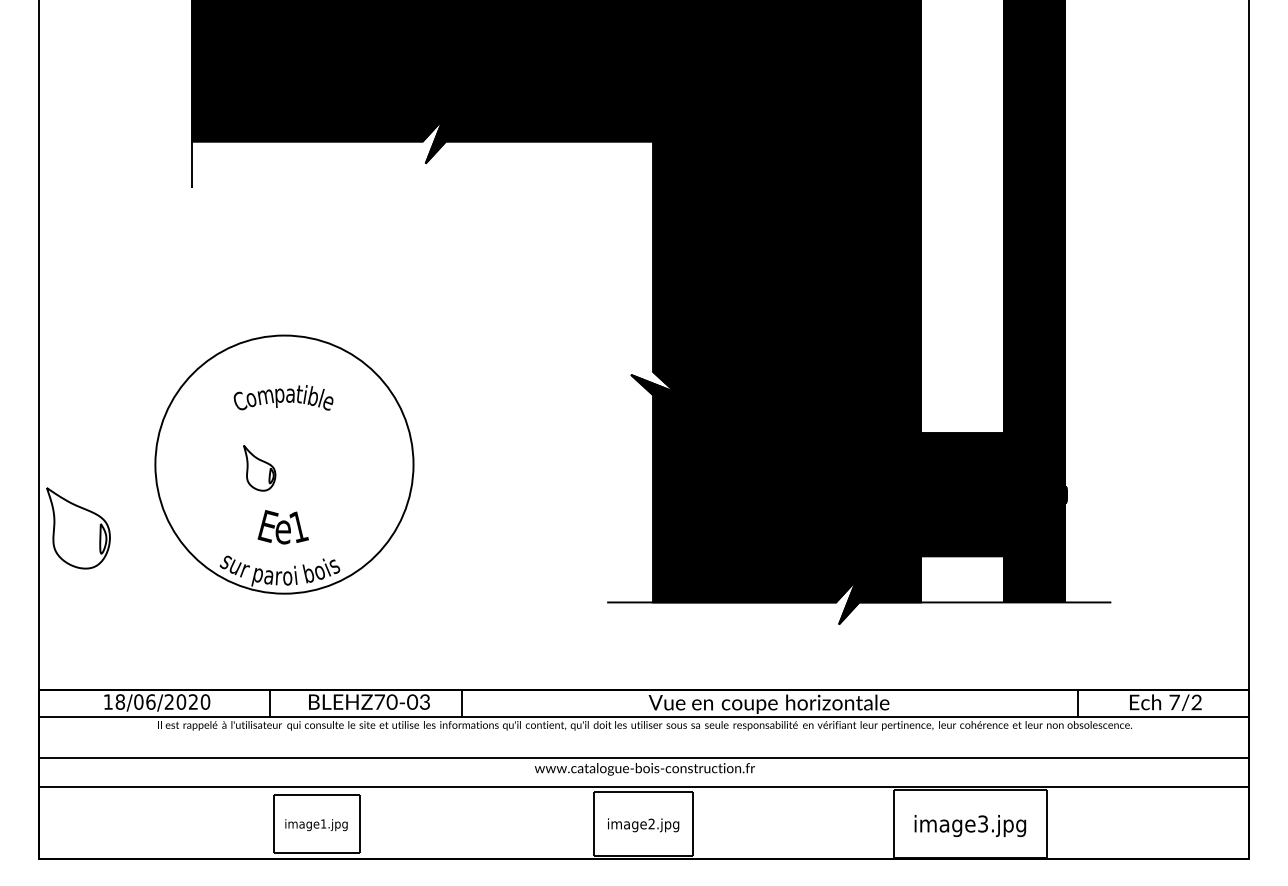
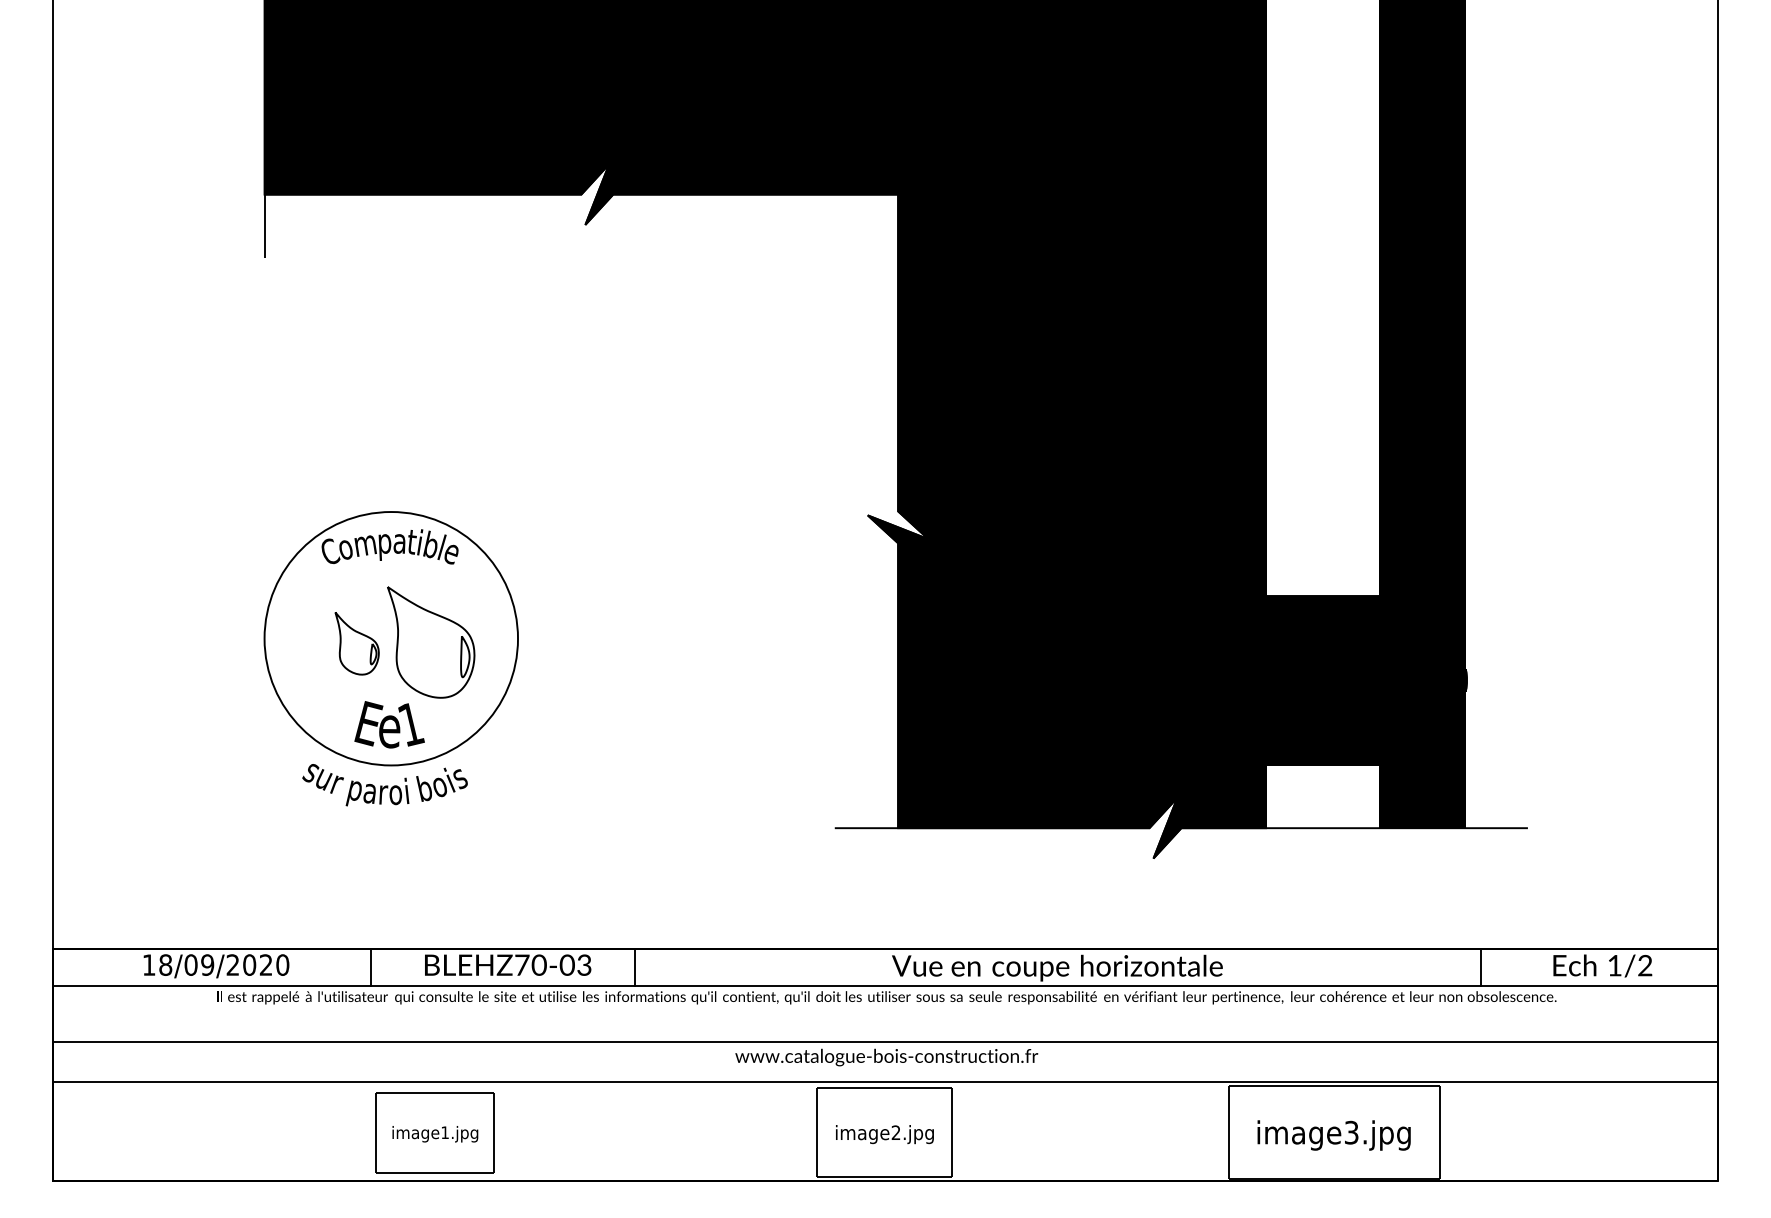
circle: (284, 464) -> (391, 638), size x0.71
part: (78, 528) -> (431, 642), moved
text: (150, 701) -> (207, 964), 18/06/2020 -> 18/09/2020
text: (1174, 702) -> (1614, 965), 7/2 -> 1/2

